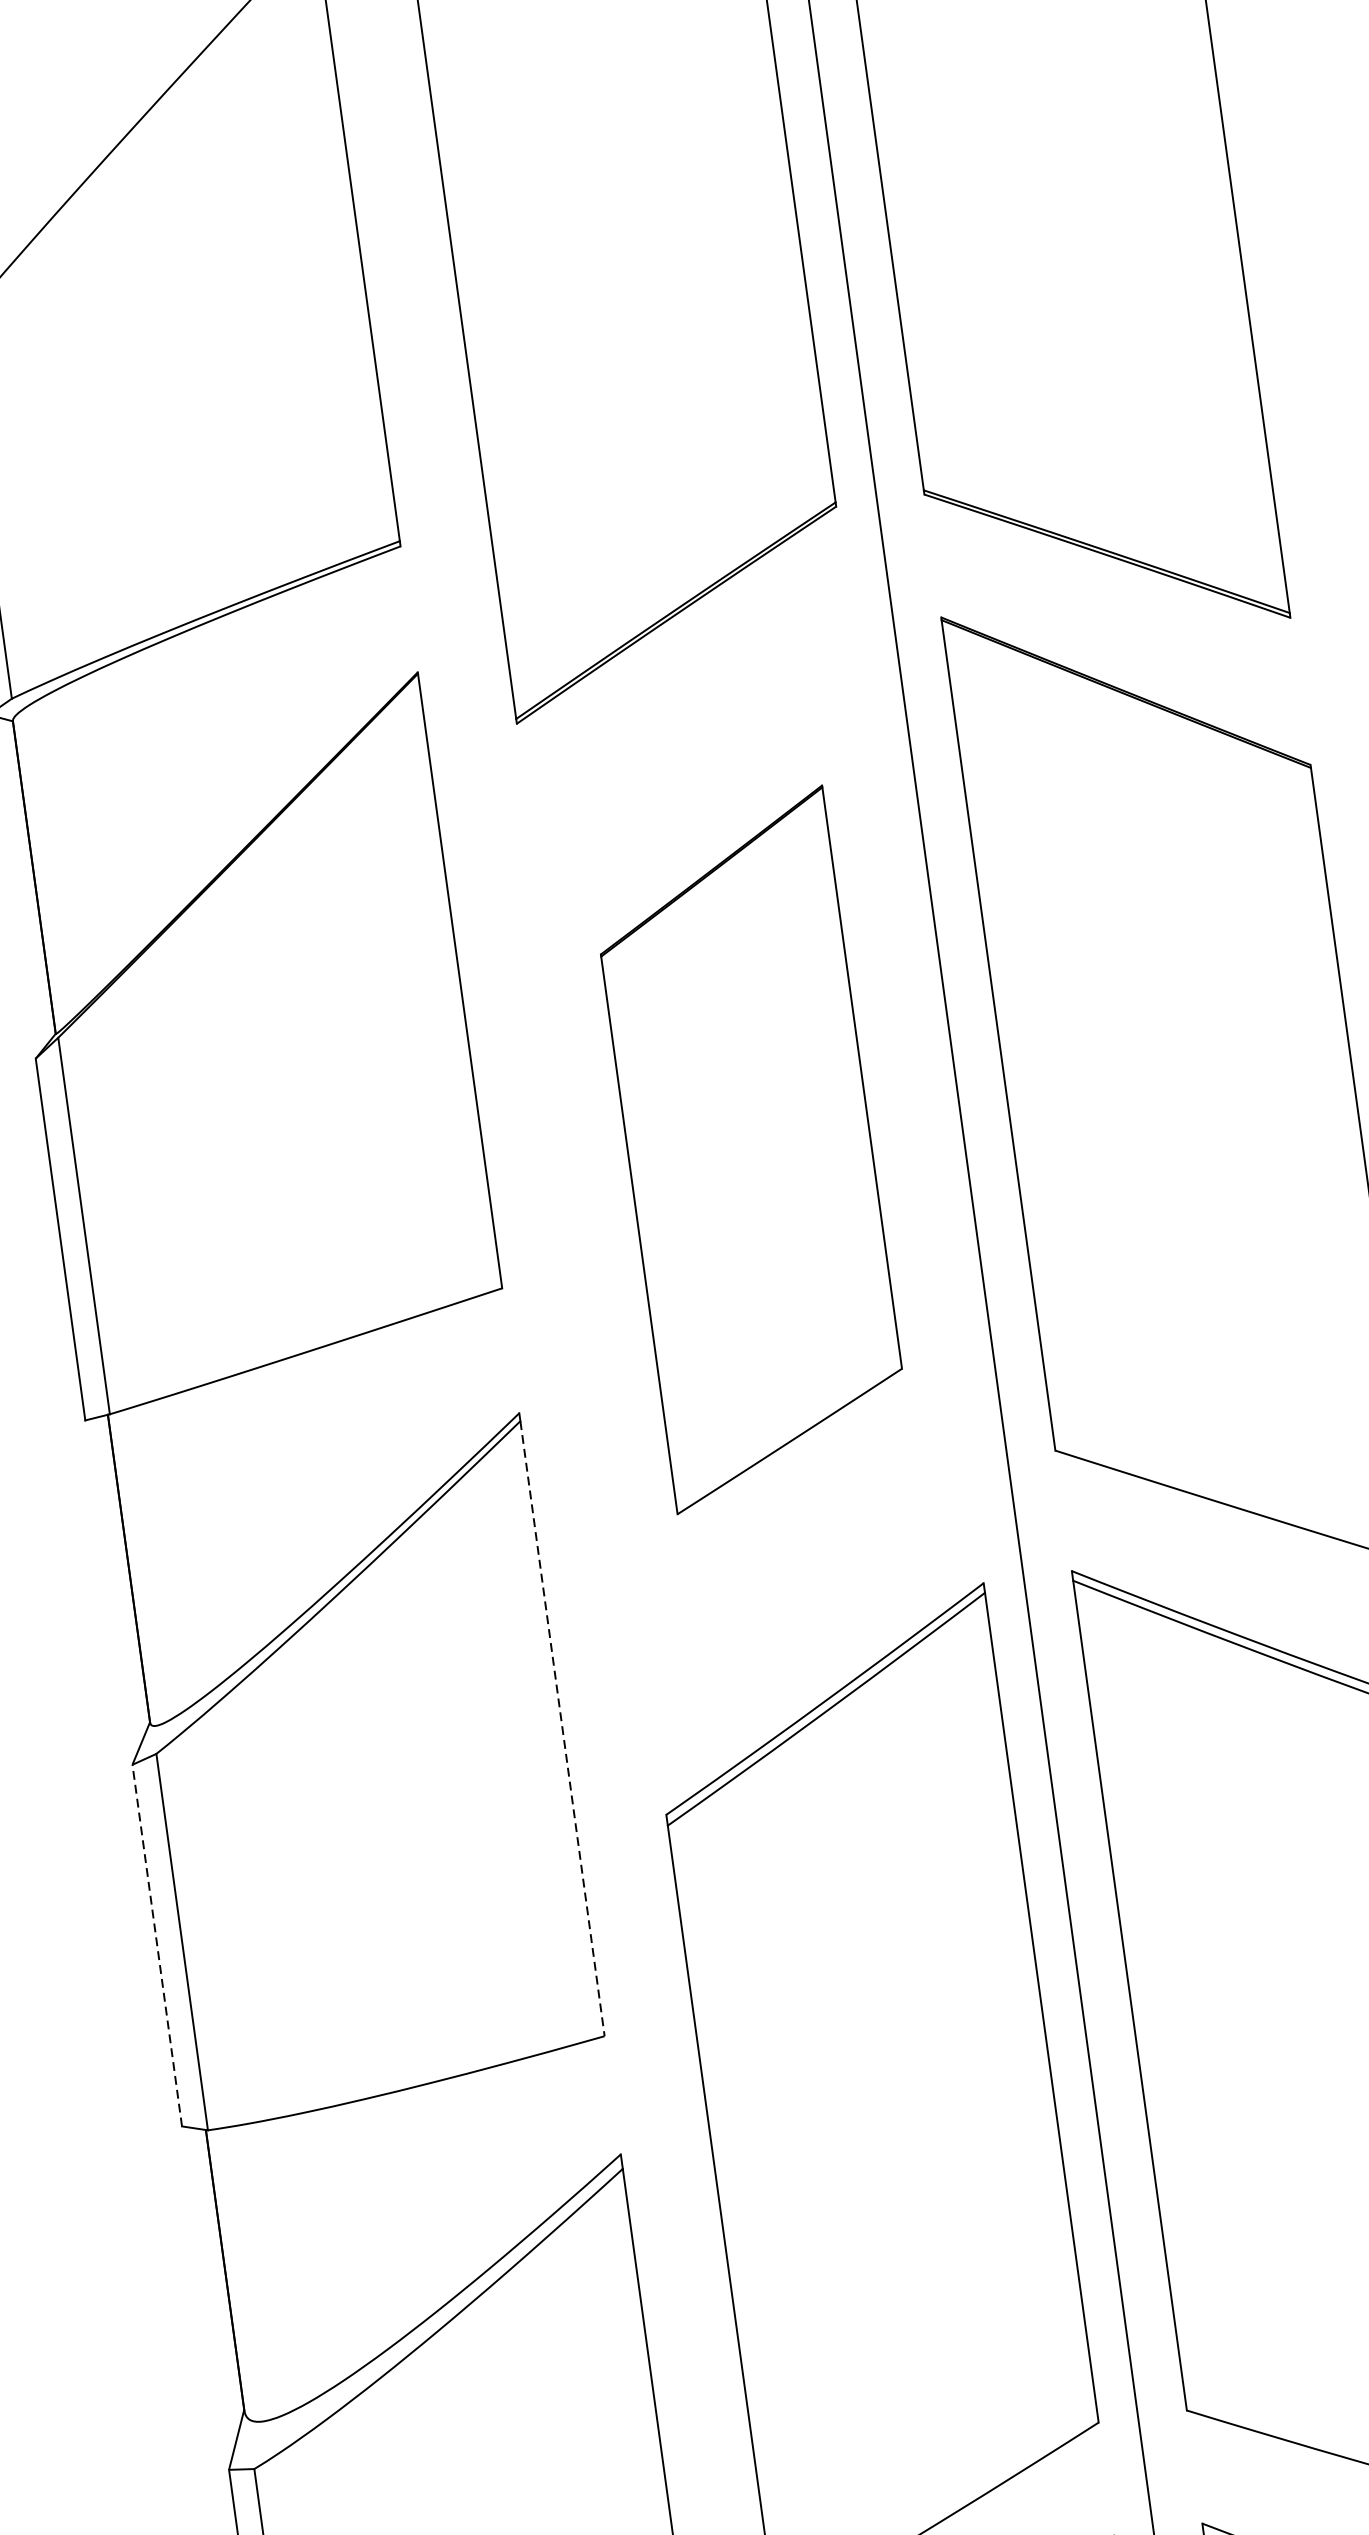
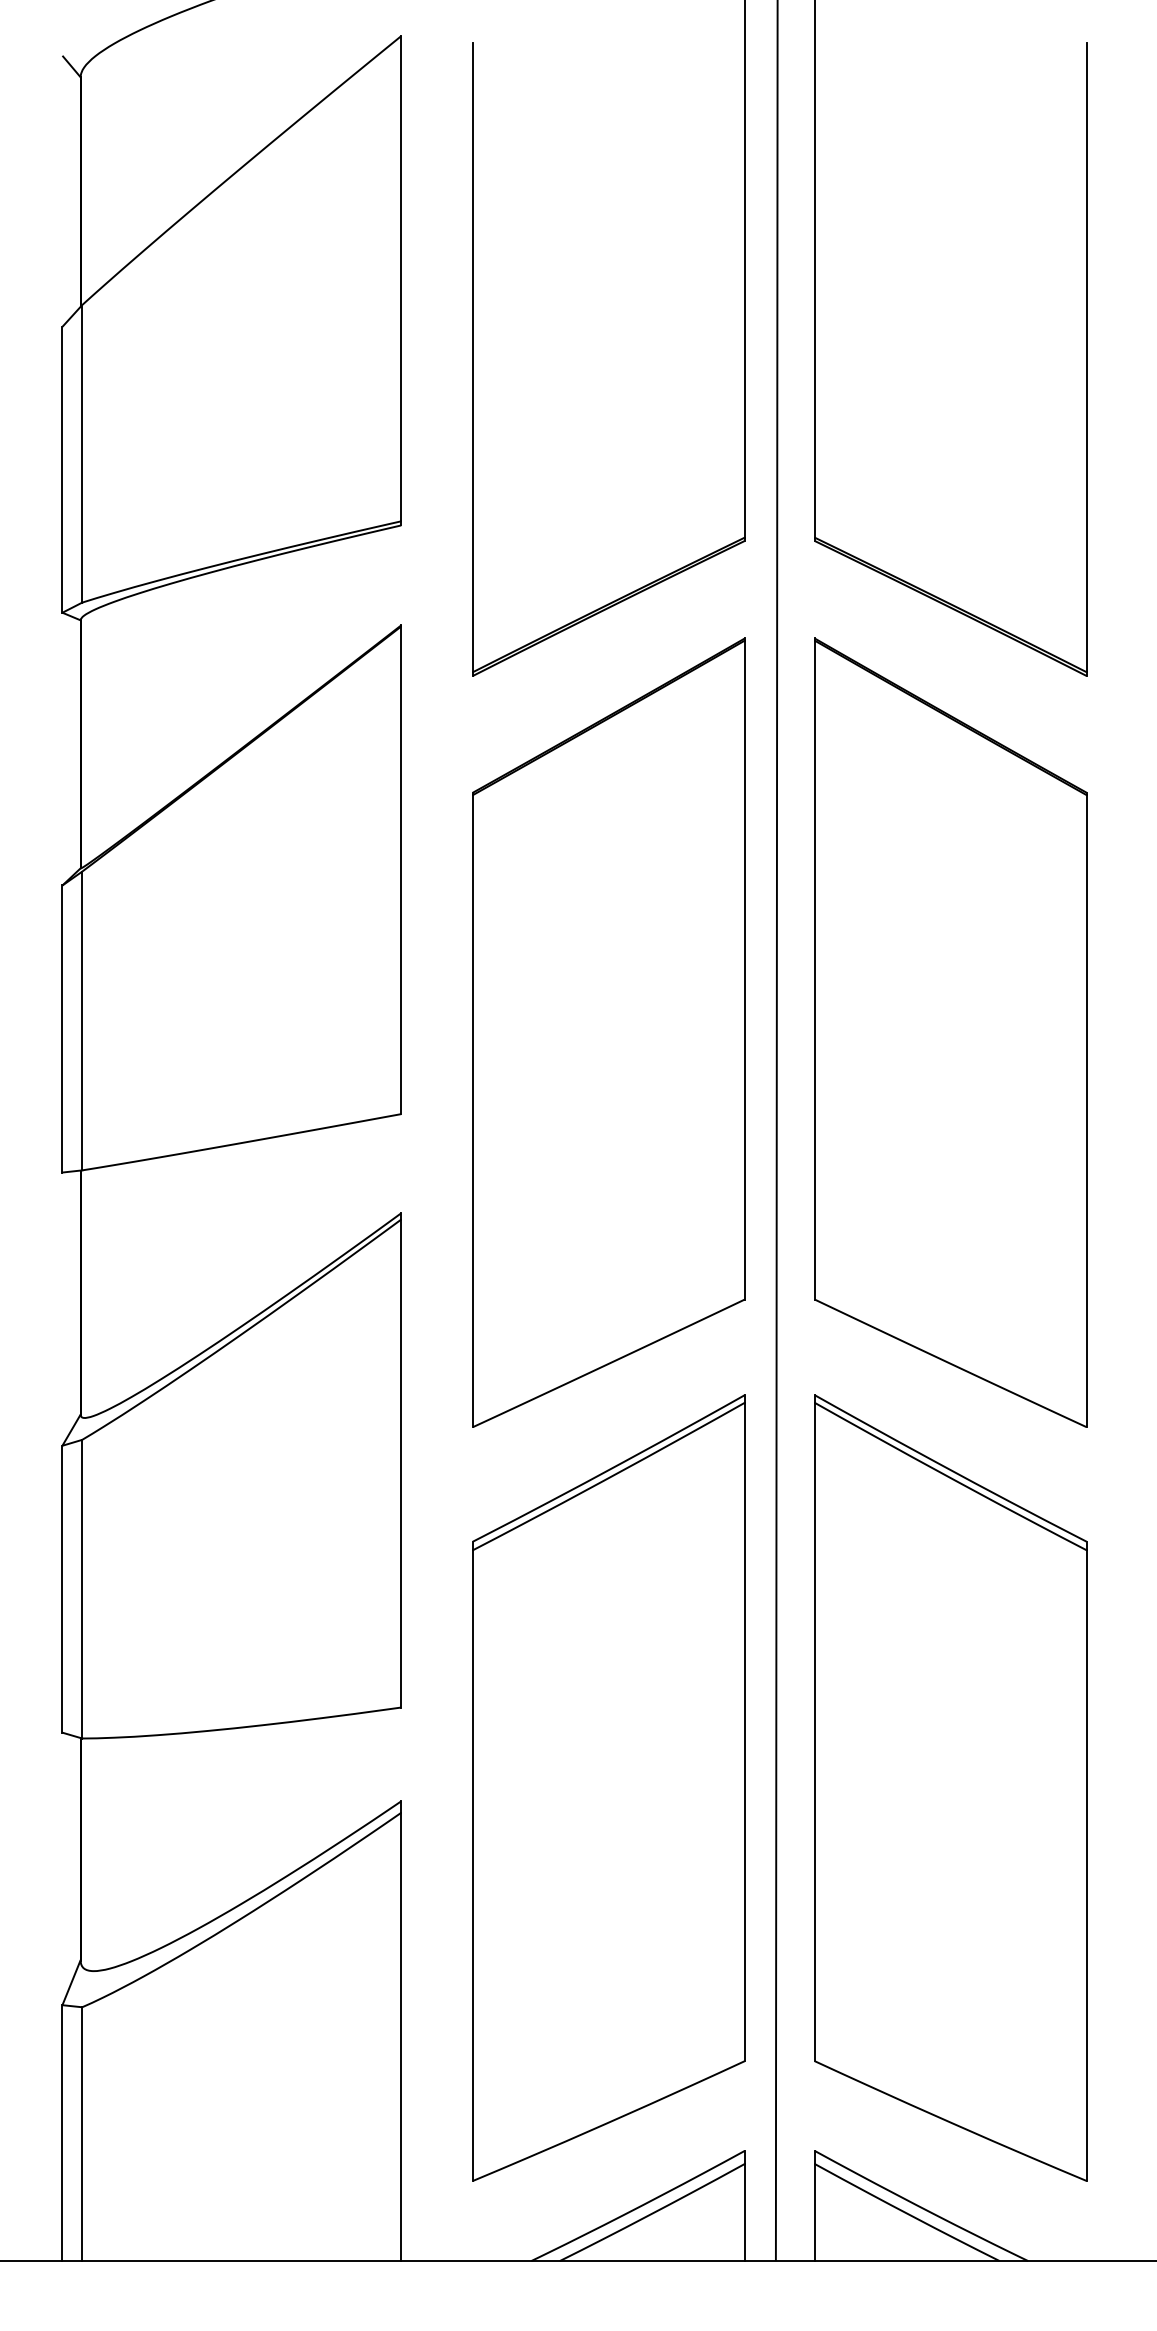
part: (749, 1149) -> (608, 1032), size x1.43
line: (562, 1728) -> (401, 1463), dashed -> solid
line: (157, 1944) -> (62, 1588), dashed -> solid

